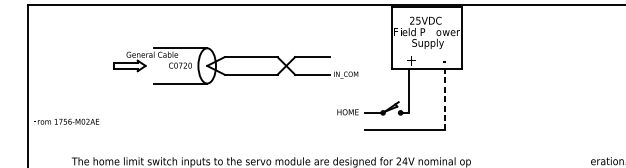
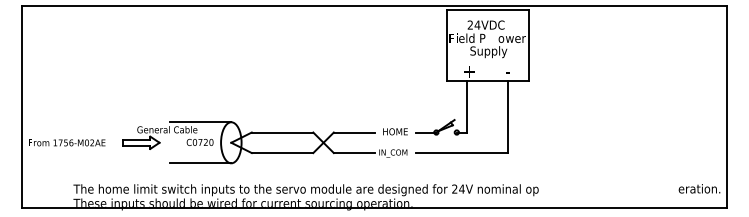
text: (418, 20) -> (477, 24), 25VDC -> 24VDC
part: (235, 65) -> (264, 142), moved
line: (444, 99) -> (508, 117), dashed -> solid

